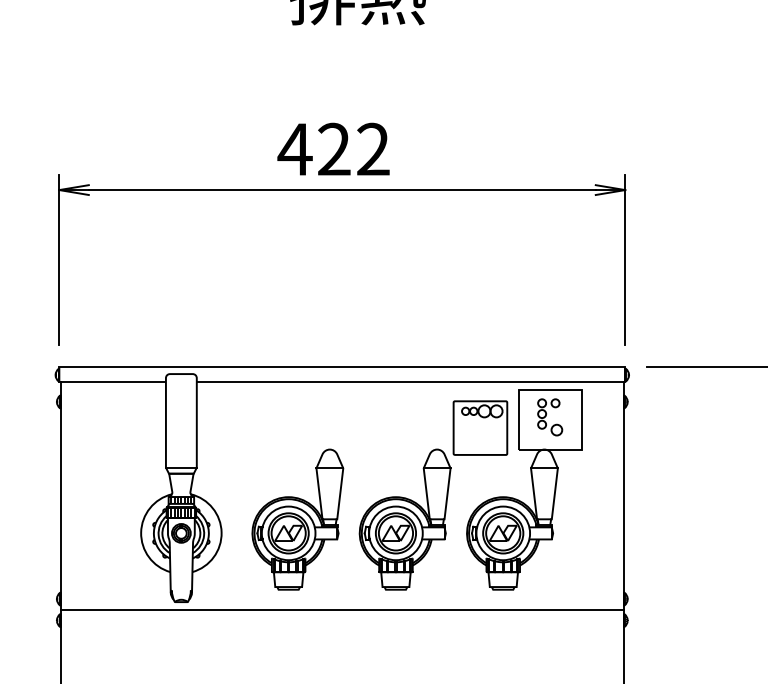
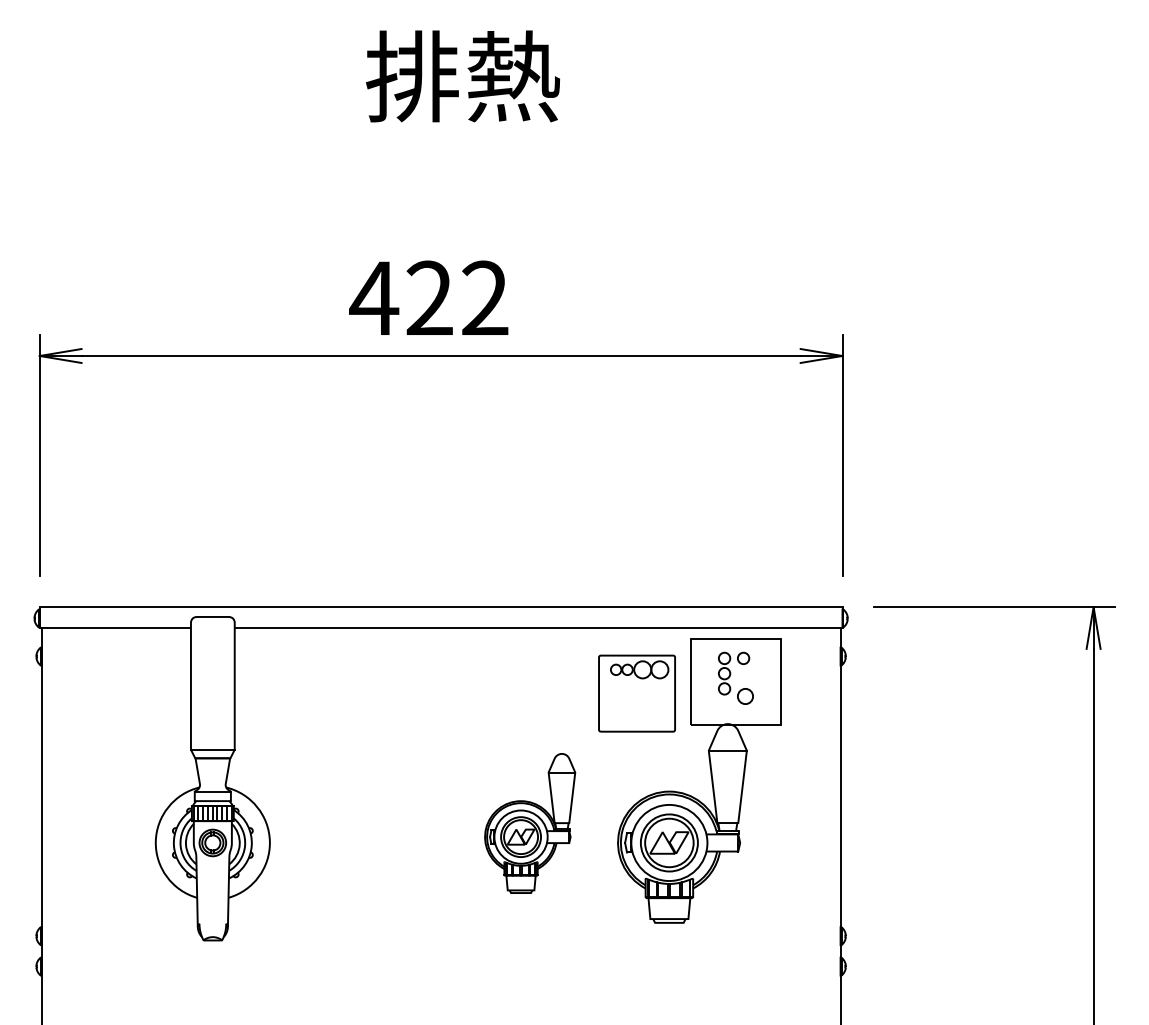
hatch: (181, 500) -> (212, 796), removed
part: (297, 519) -> (377, 823), removed
part: (404, 519) -> (529, 823), size x0.7
line: (341, 609) -> (440, 951), removed

